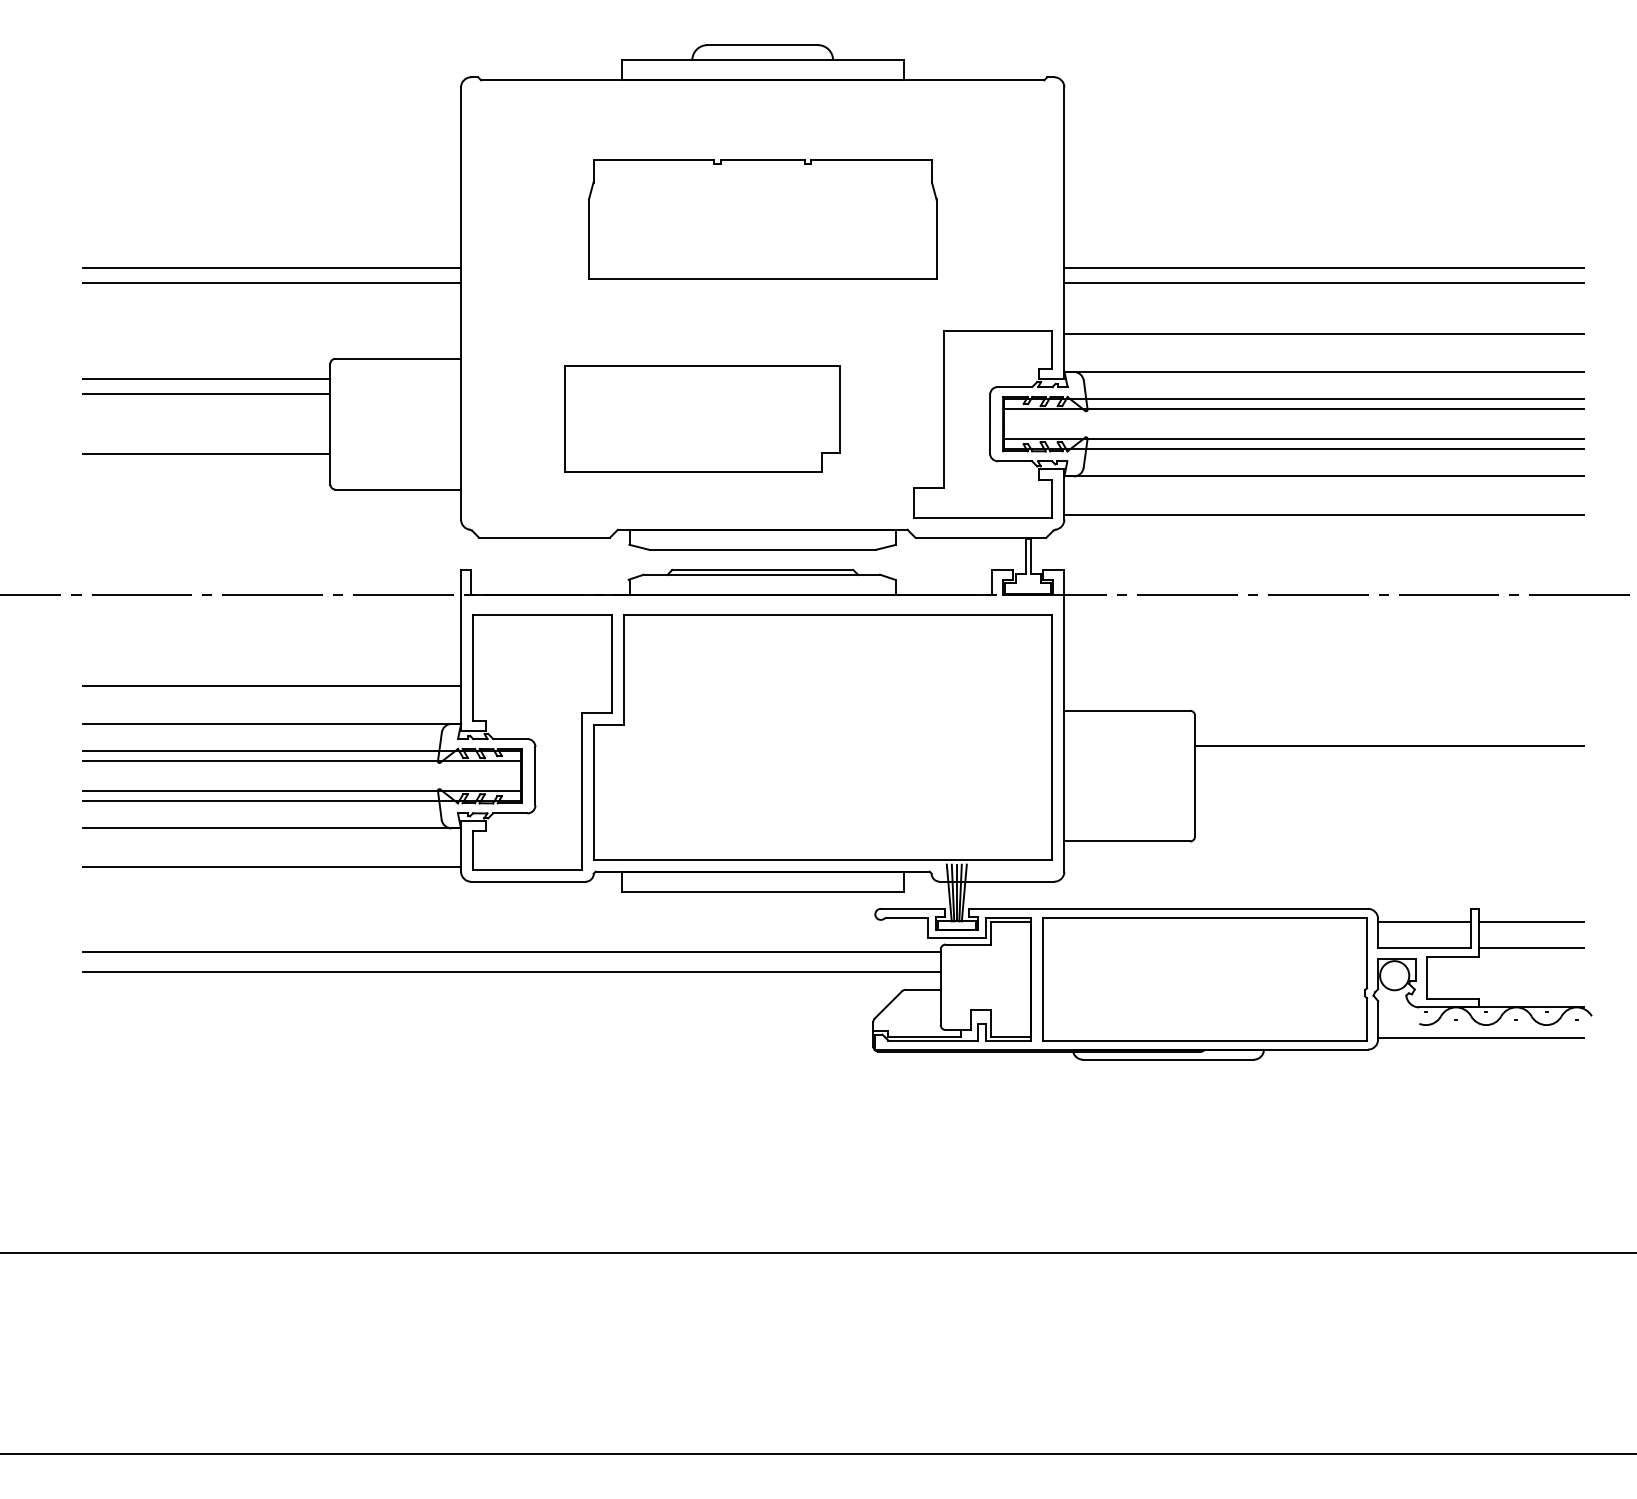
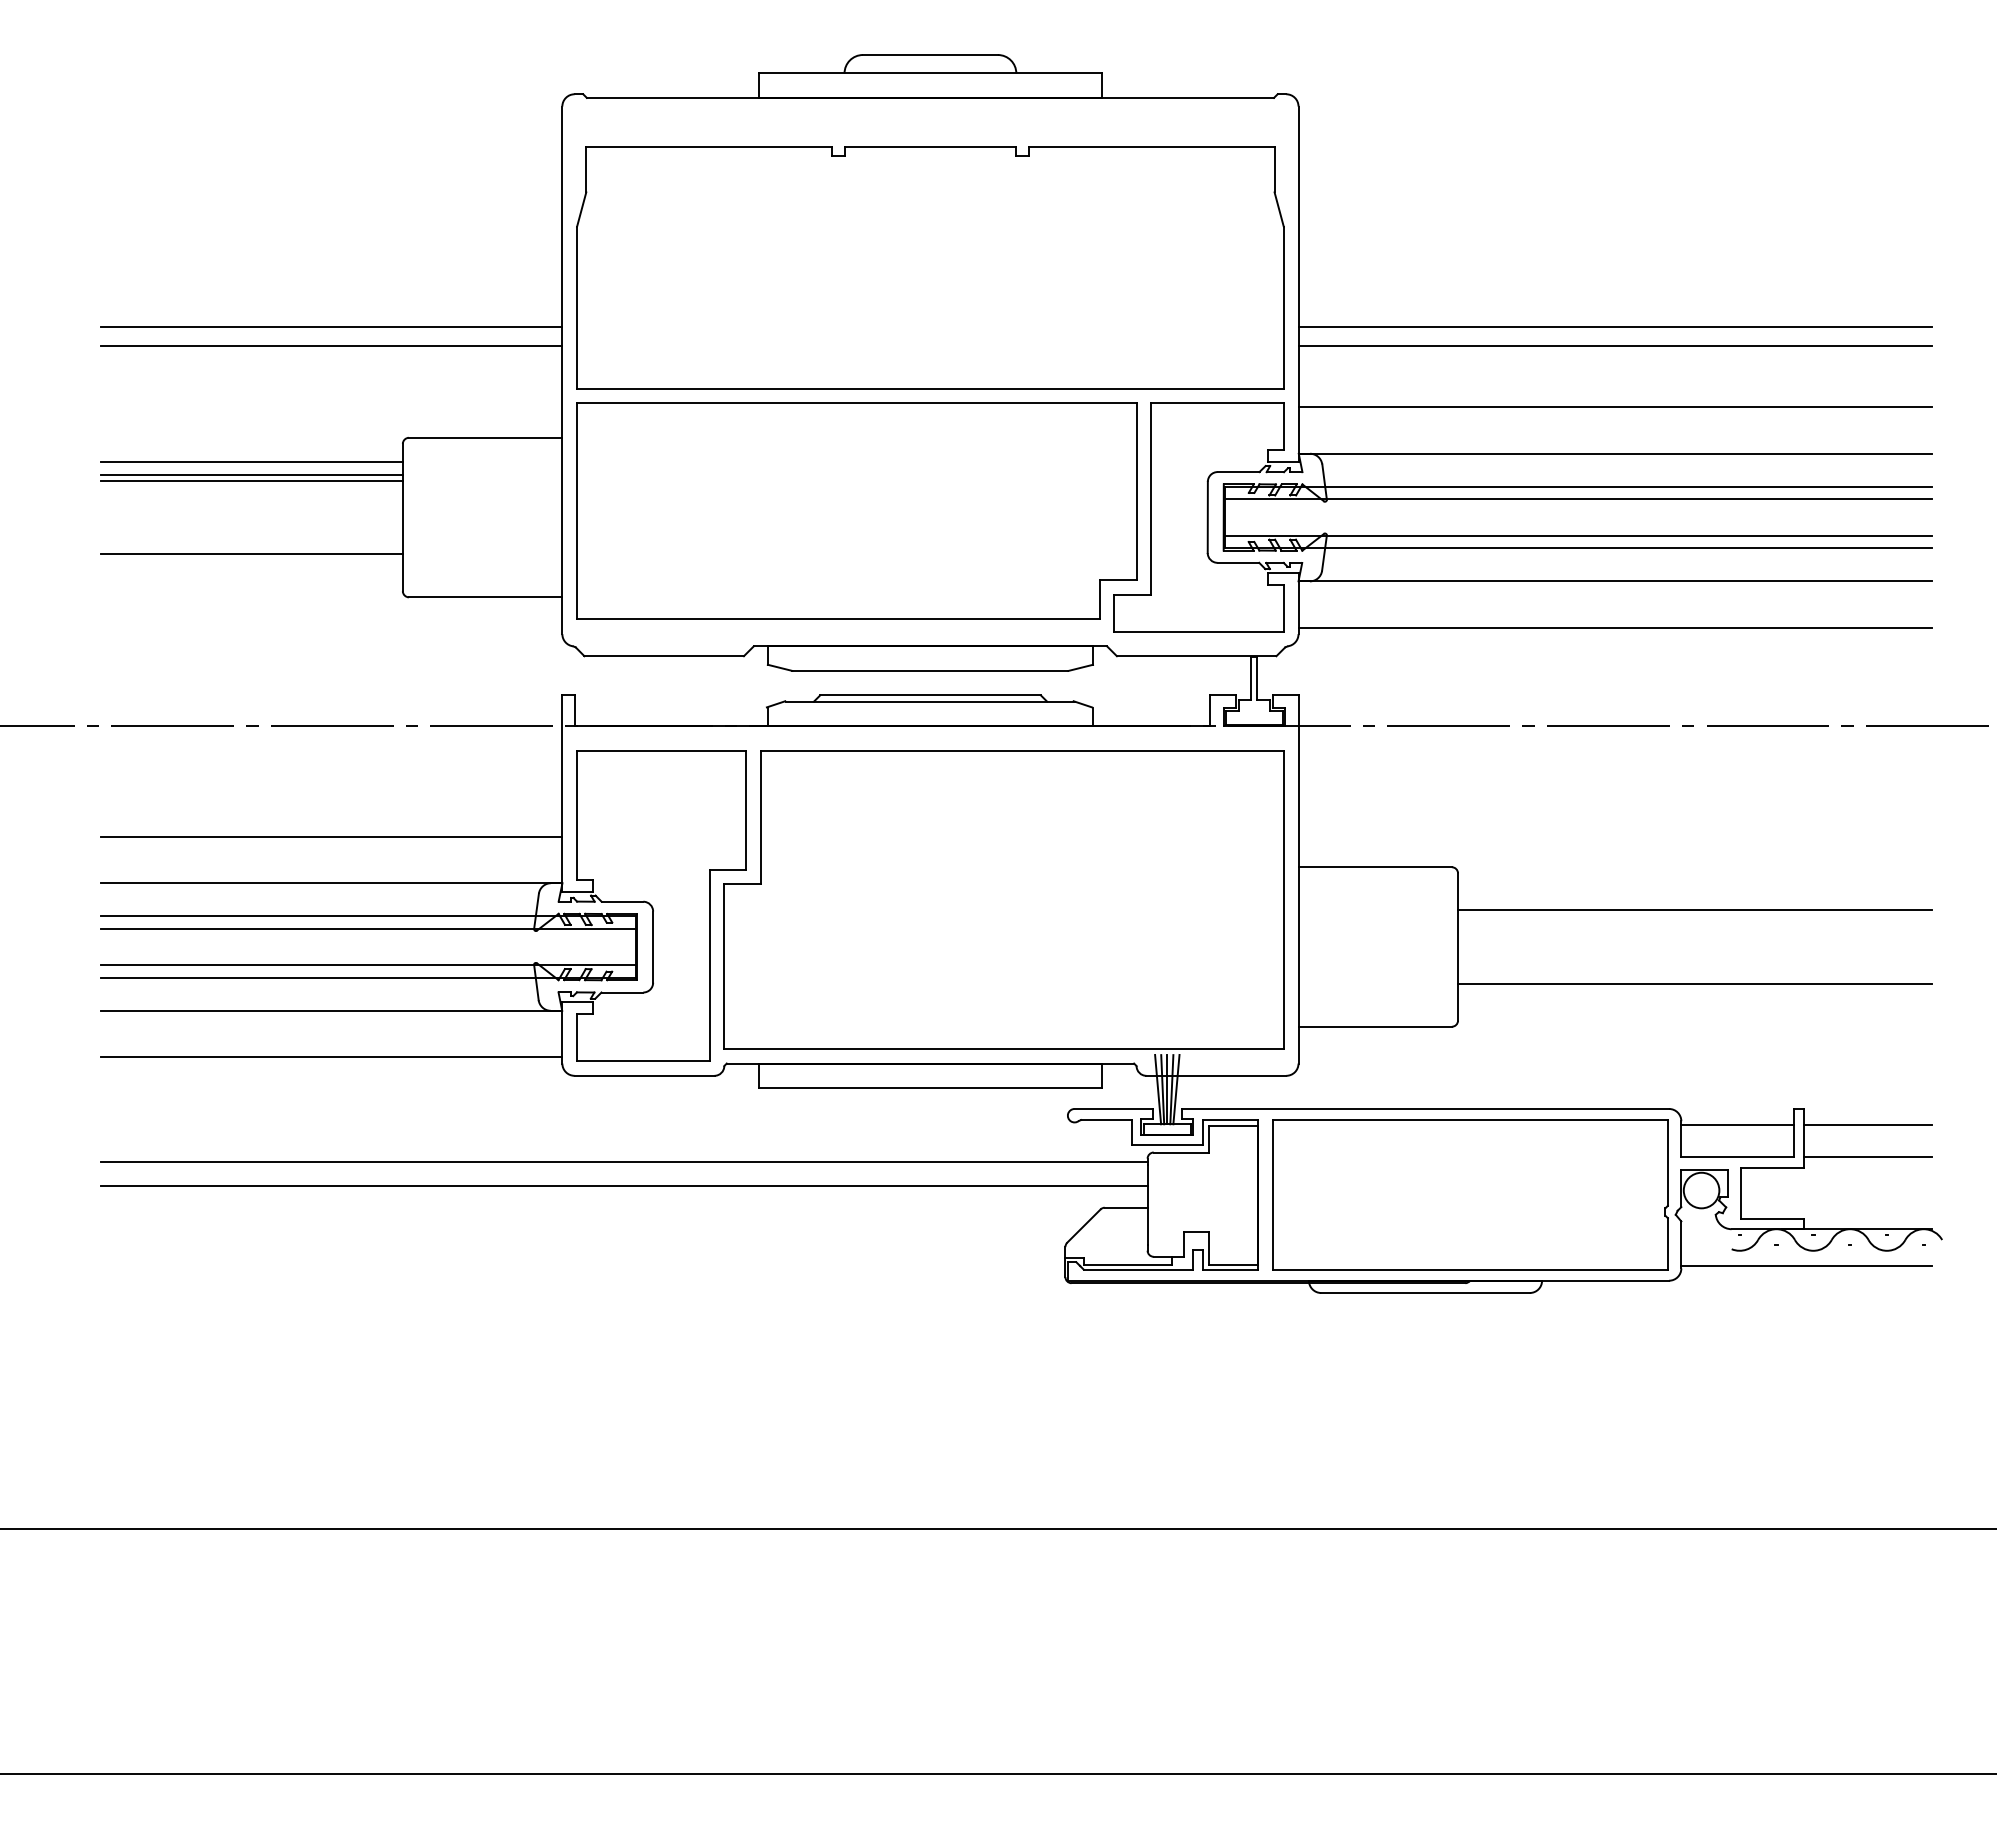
part: (762, 219) -> (930, 267), size x1.67
line: (206, 388) -> (251, 474), added
part: (702, 418) -> (856, 510), size x1.67
line: (1389, 806) -> (1695, 983), added

